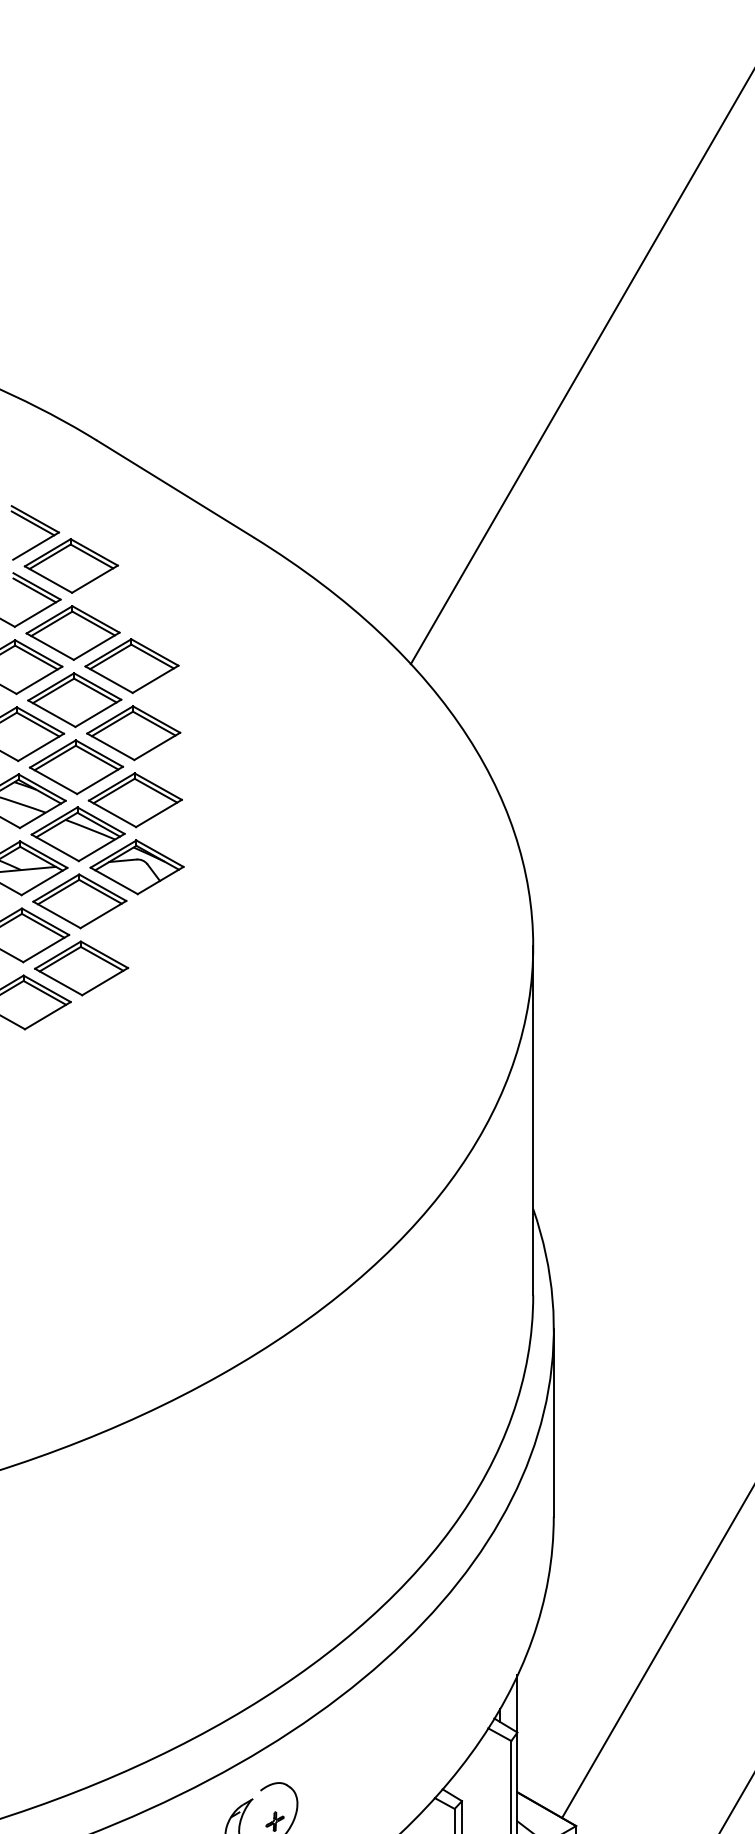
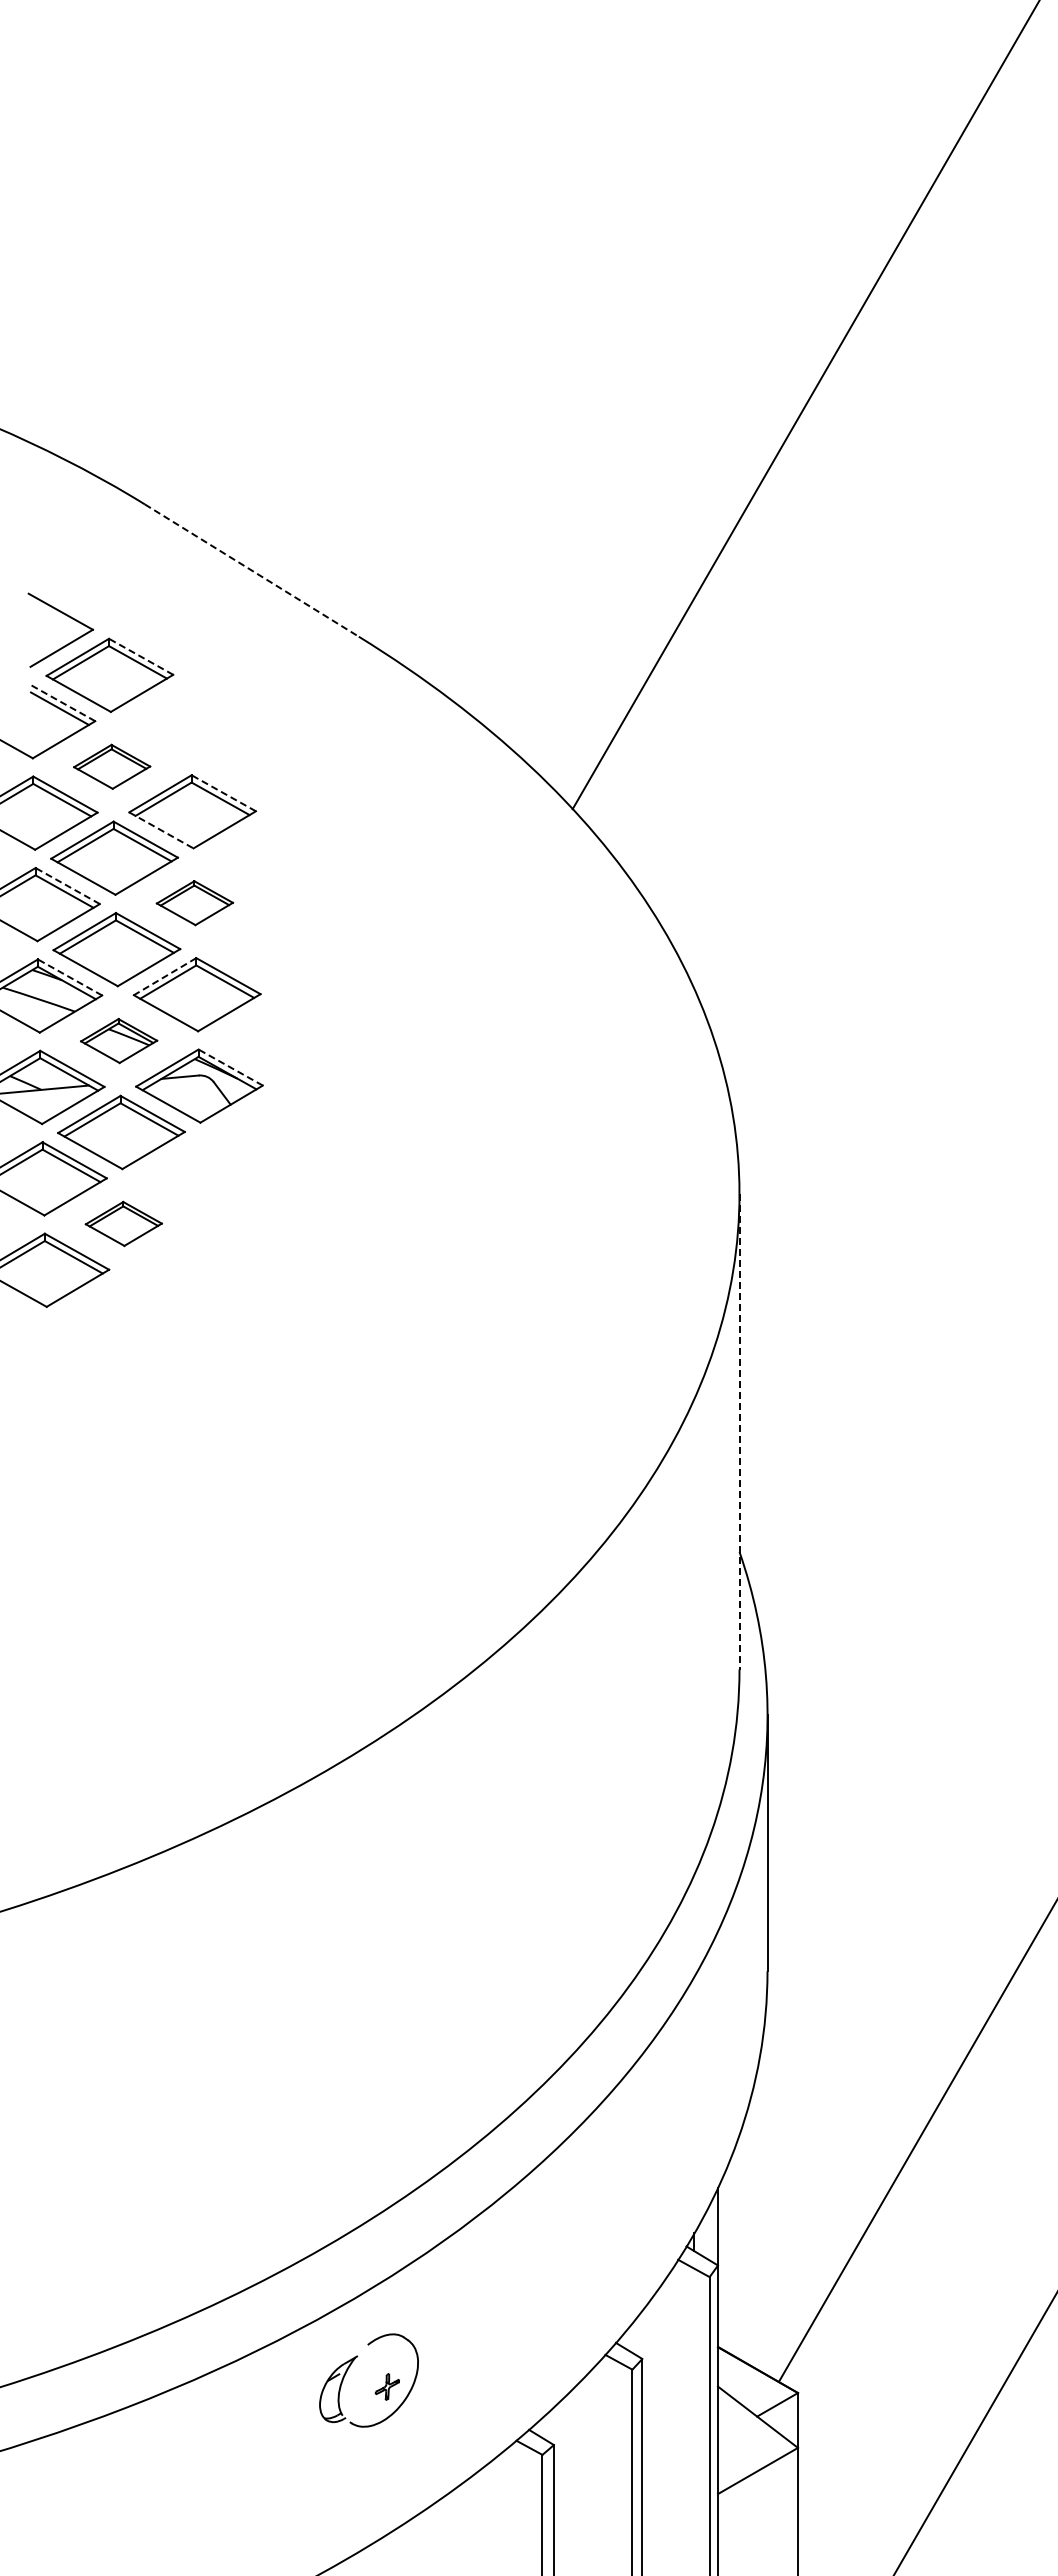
line: (175, 489) -> (251, 570), solid -> dashed
line: (32, 523) -> (57, 617), removed
line: (94, 552) -> (141, 656), solid -> dashed
line: (37, 586) -> (63, 703), solid -> dashed
part: (72, 632) -> (111, 766), size x0.6
line: (154, 652) -> (223, 793), solid -> dashed
line: (109, 679) -> (161, 830), solid -> dashed
line: (40, 720) -> (67, 886), solid -> dashed
part: (133, 732) -> (194, 902), size x0.6
line: (111, 786) -> (164, 976), solid -> dashed
line: (42, 787) -> (70, 977), solid -> dashed
part: (77, 833) -> (118, 1040), size x0.6
line: (159, 853) -> (230, 1067), solid -> dashed
part: (81, 968) -> (123, 1223), size x0.6
line: (533, 1120) -> (739, 1431), solid -> dashed

